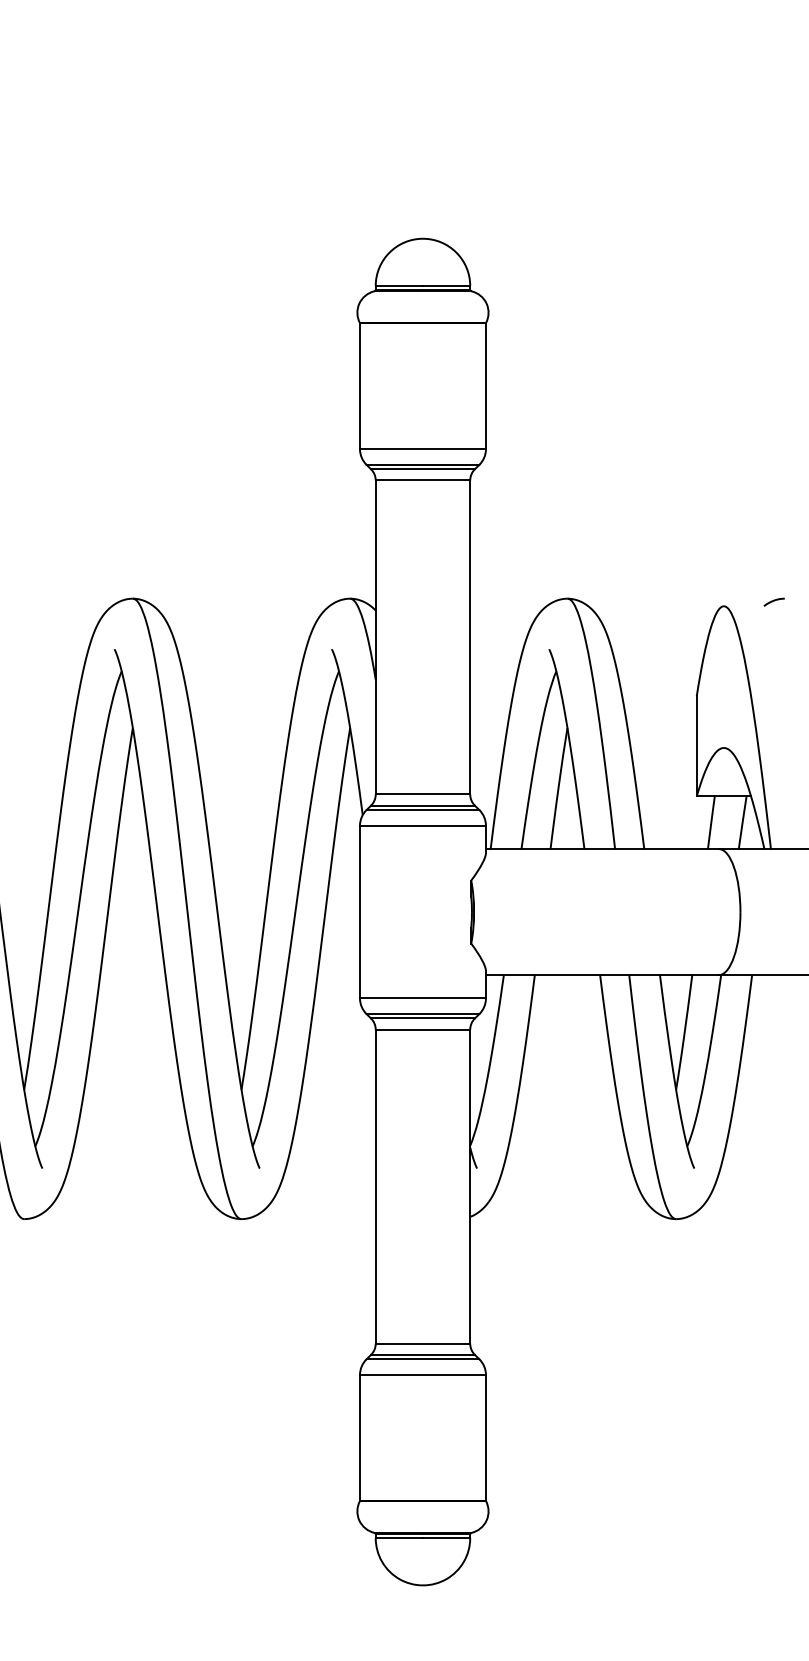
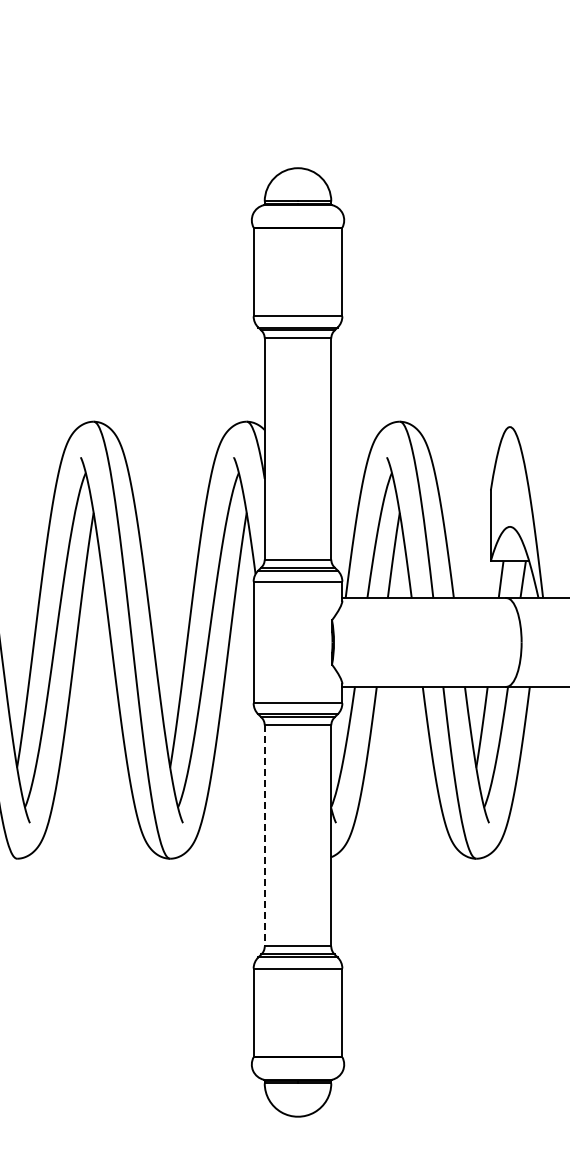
curve: (772, 601) -> (544, 423), removed
line: (375, 1186) -> (264, 835), solid -> dashed

